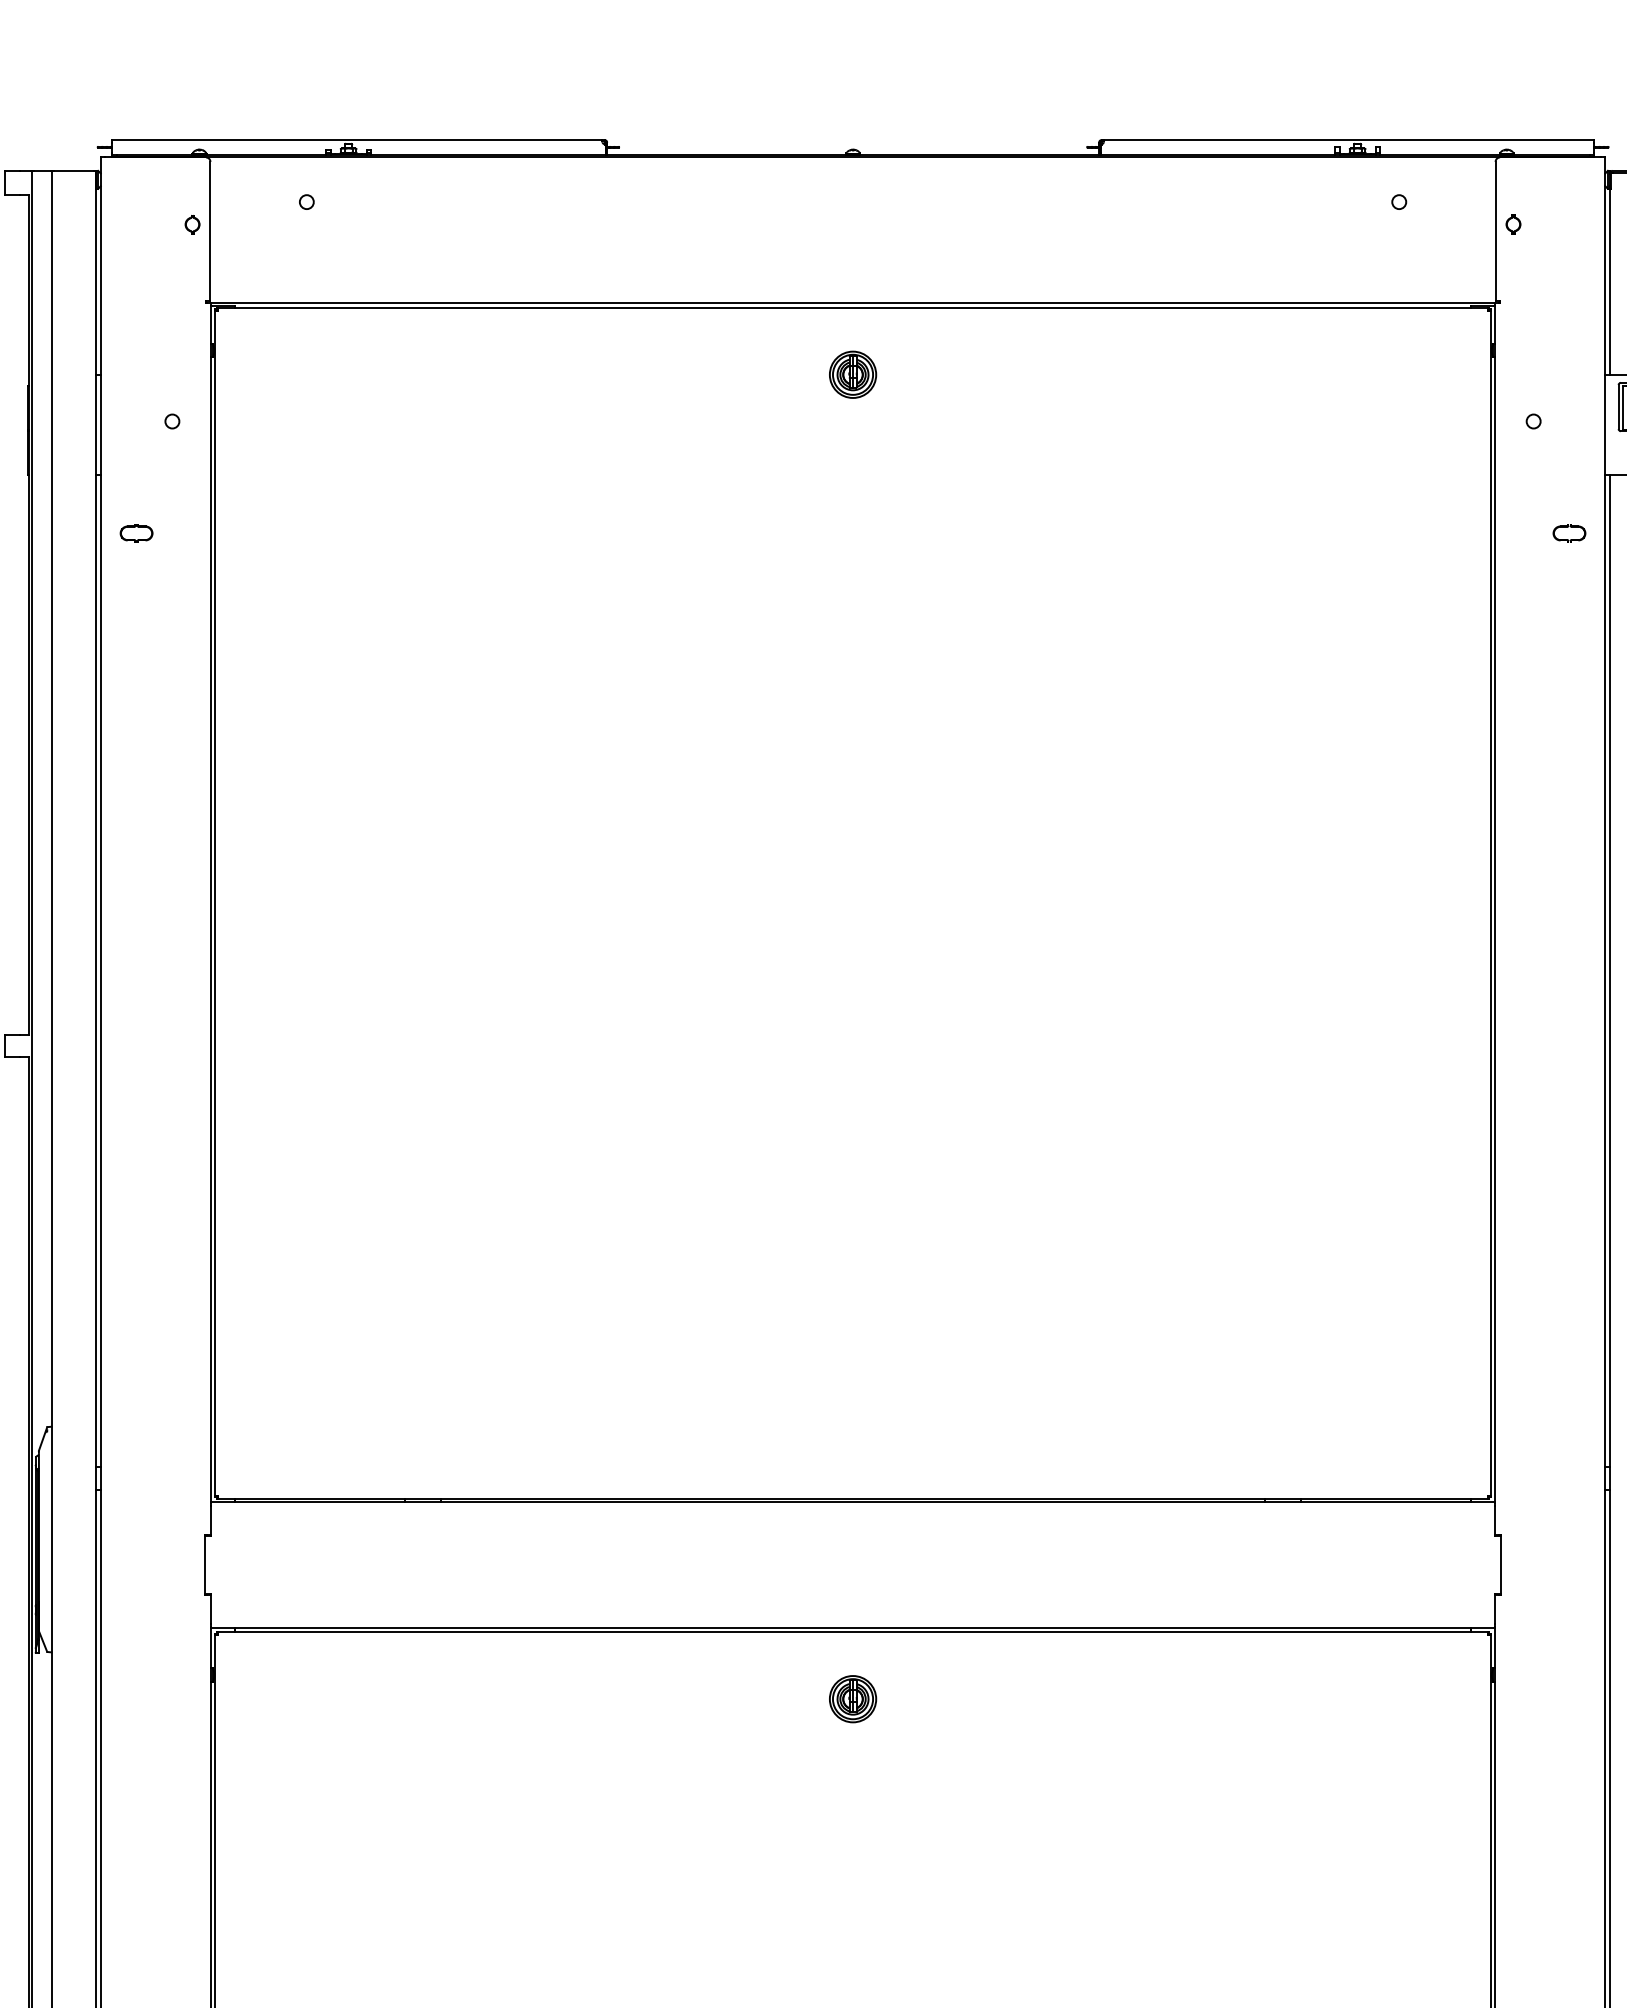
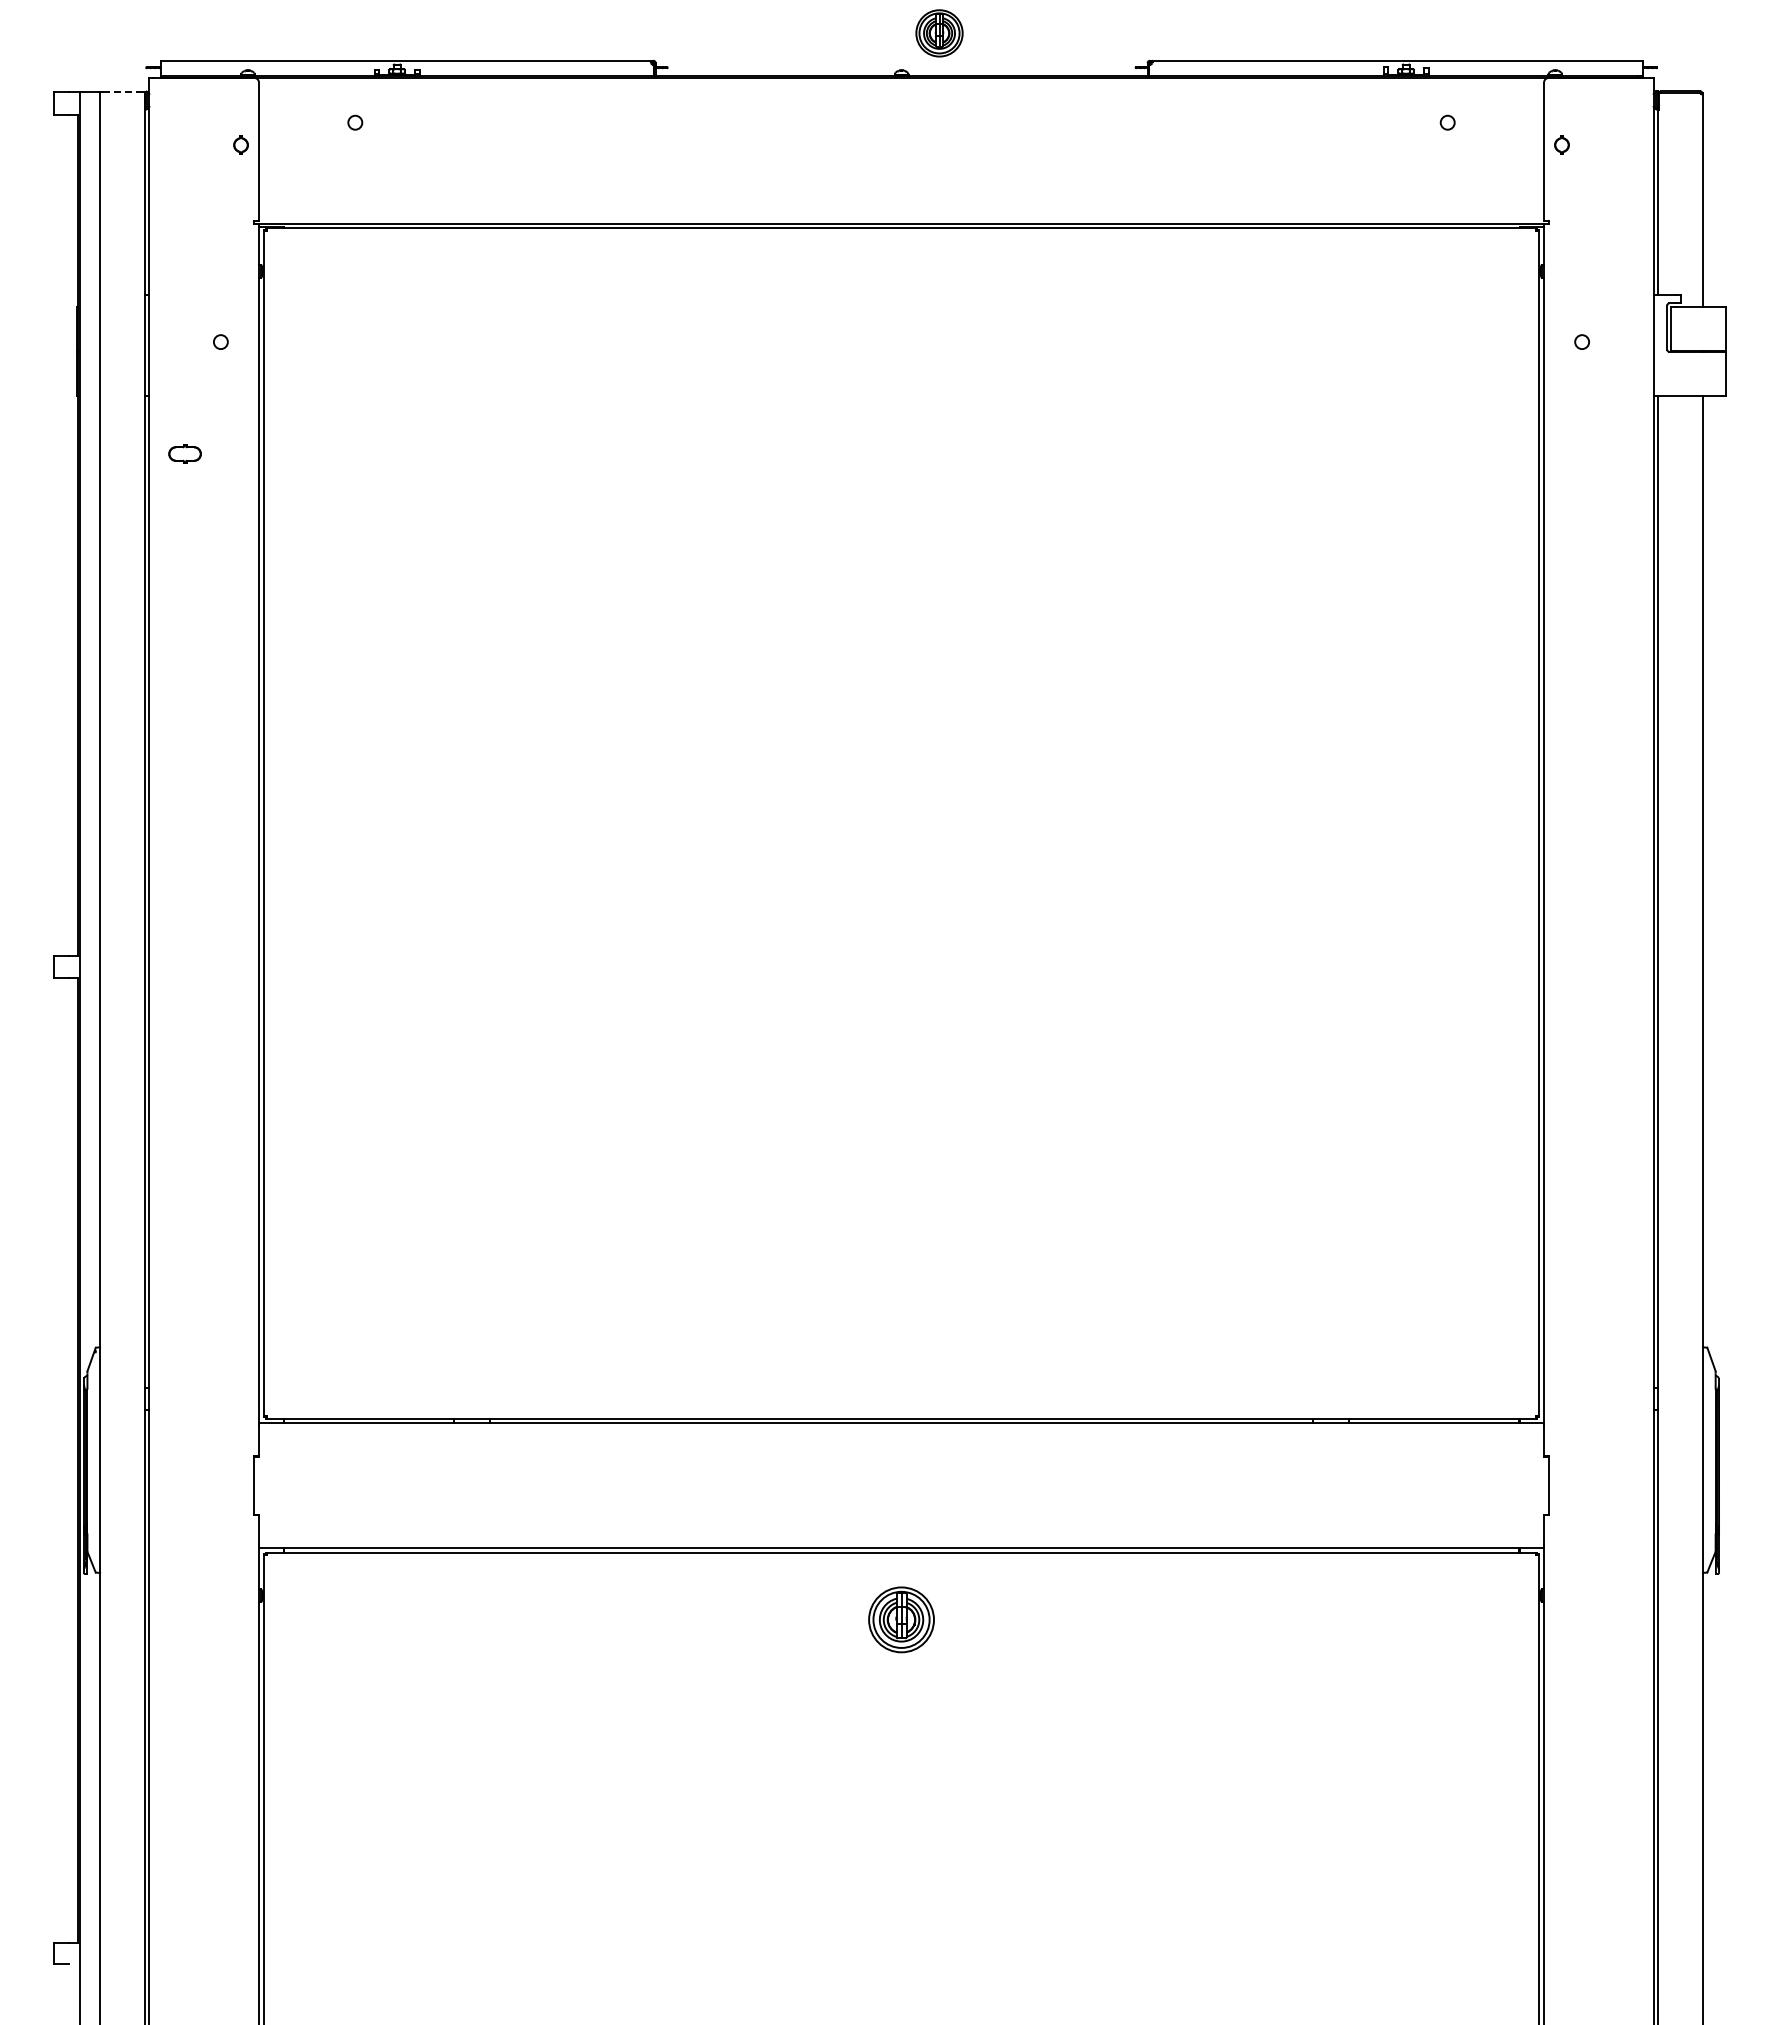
line: (74, 170) -> (122, 91), solid -> dashed
part: (853, 374) -> (939, 33), moved
part: (1569, 532) -> (1617, 453), removed
part: (853, 1698) -> (901, 1619), size x1.4

